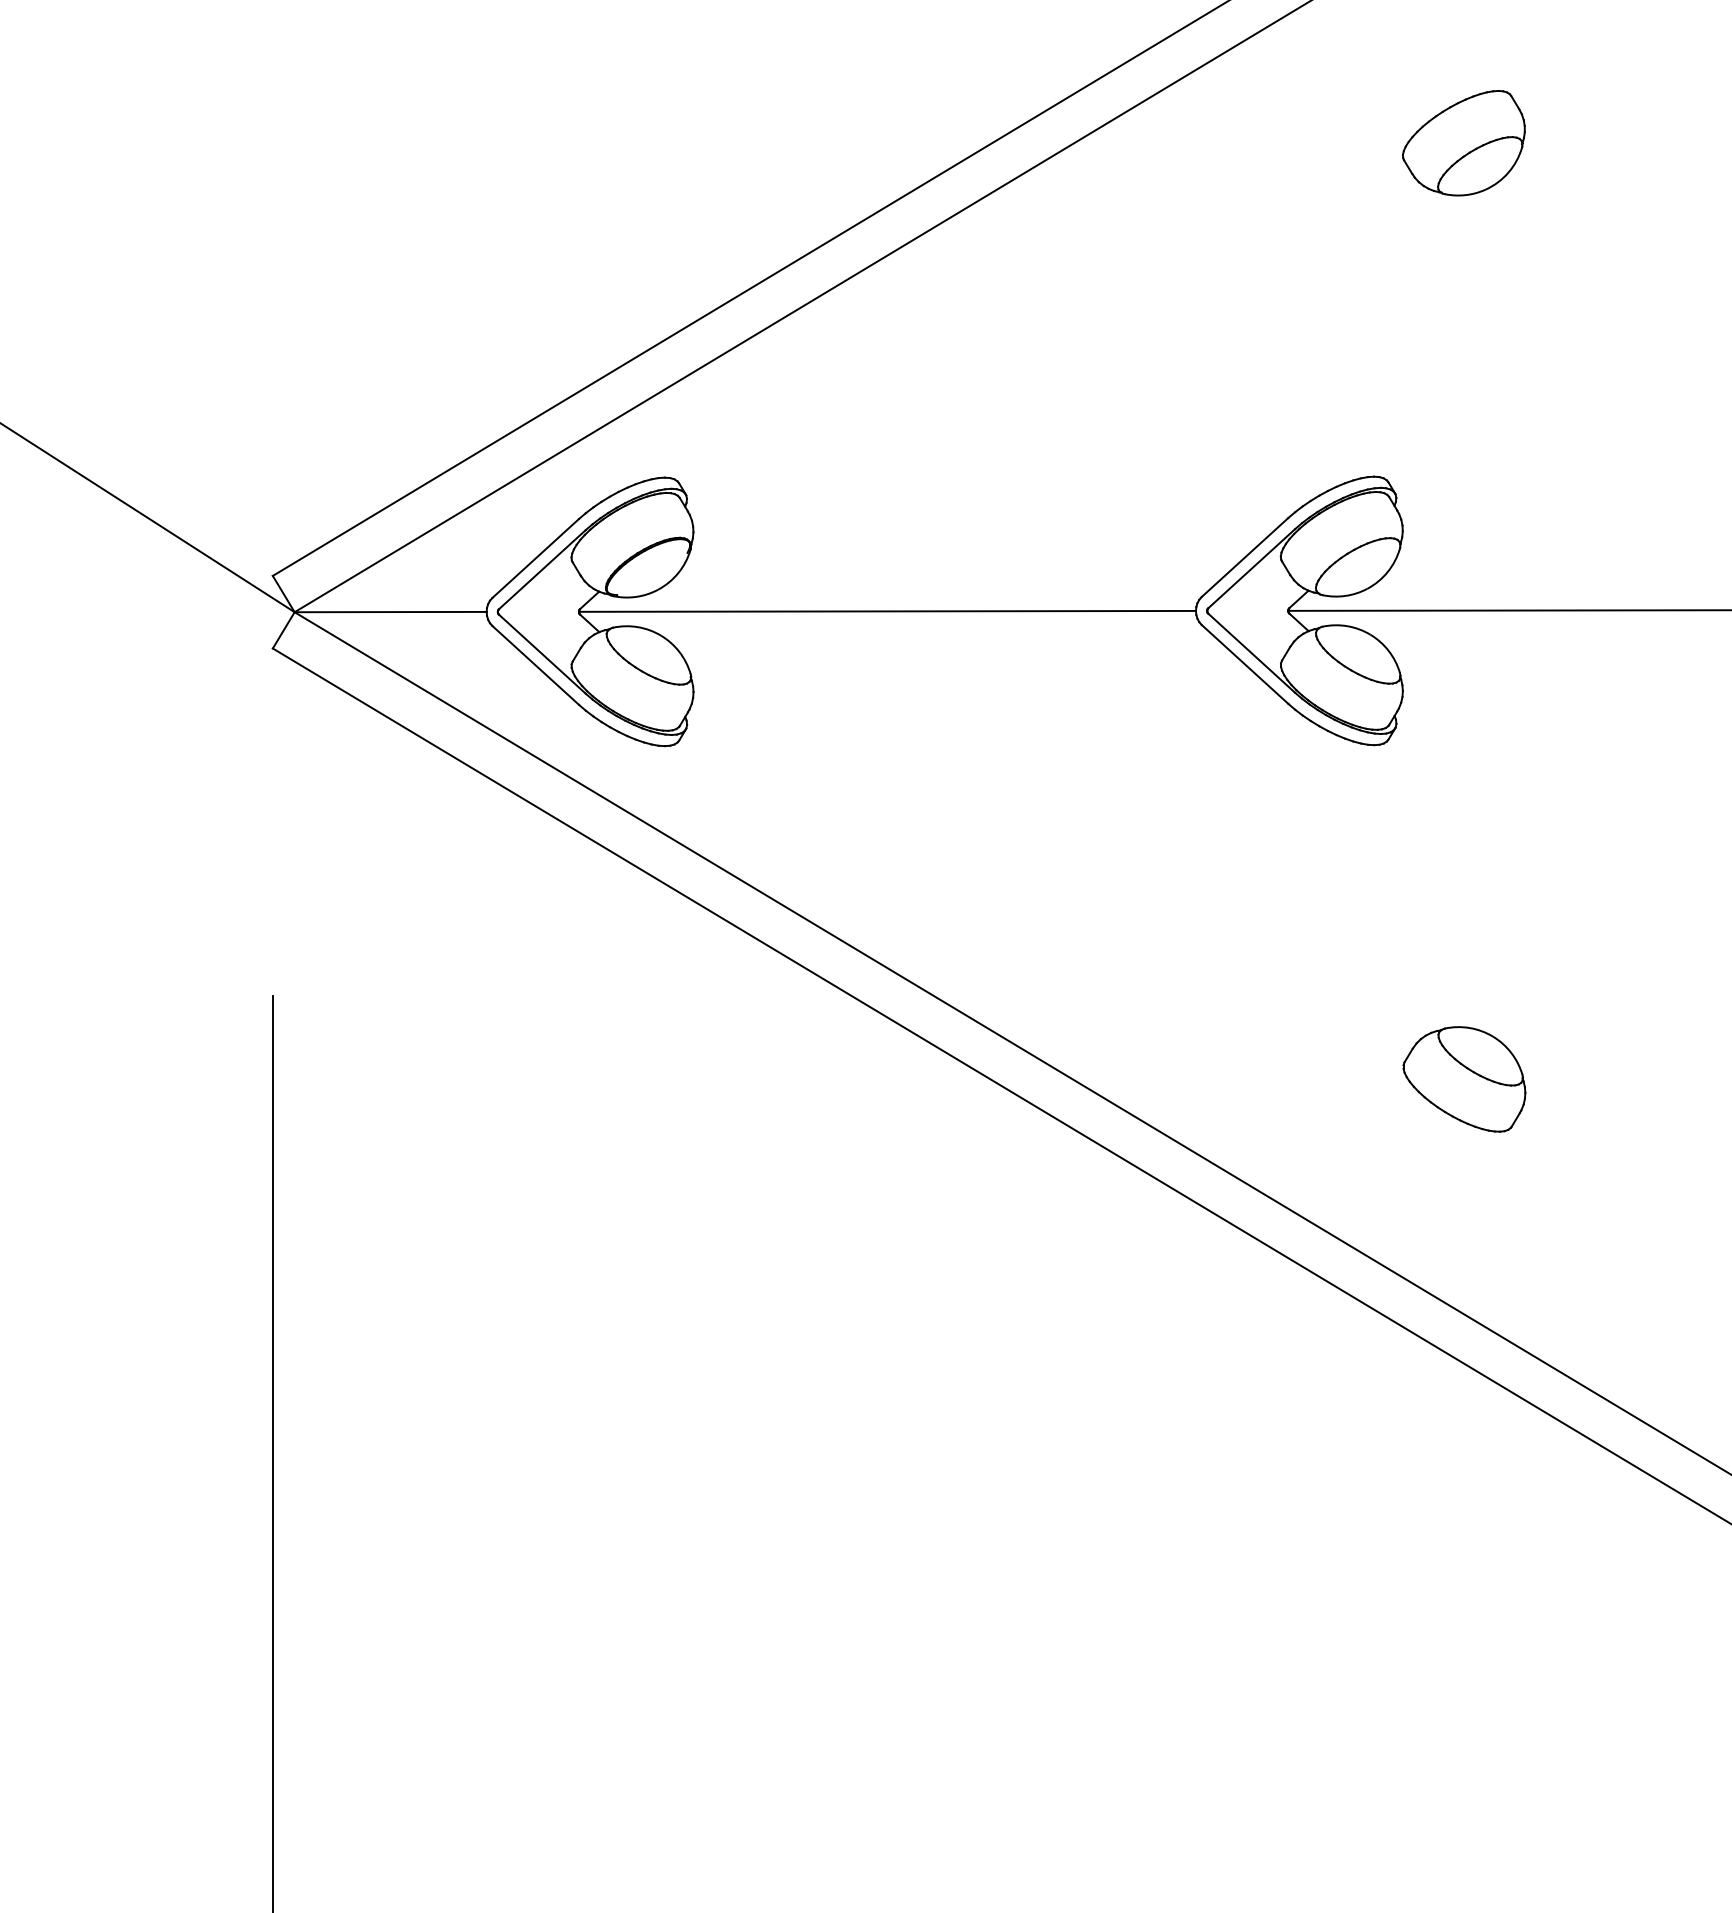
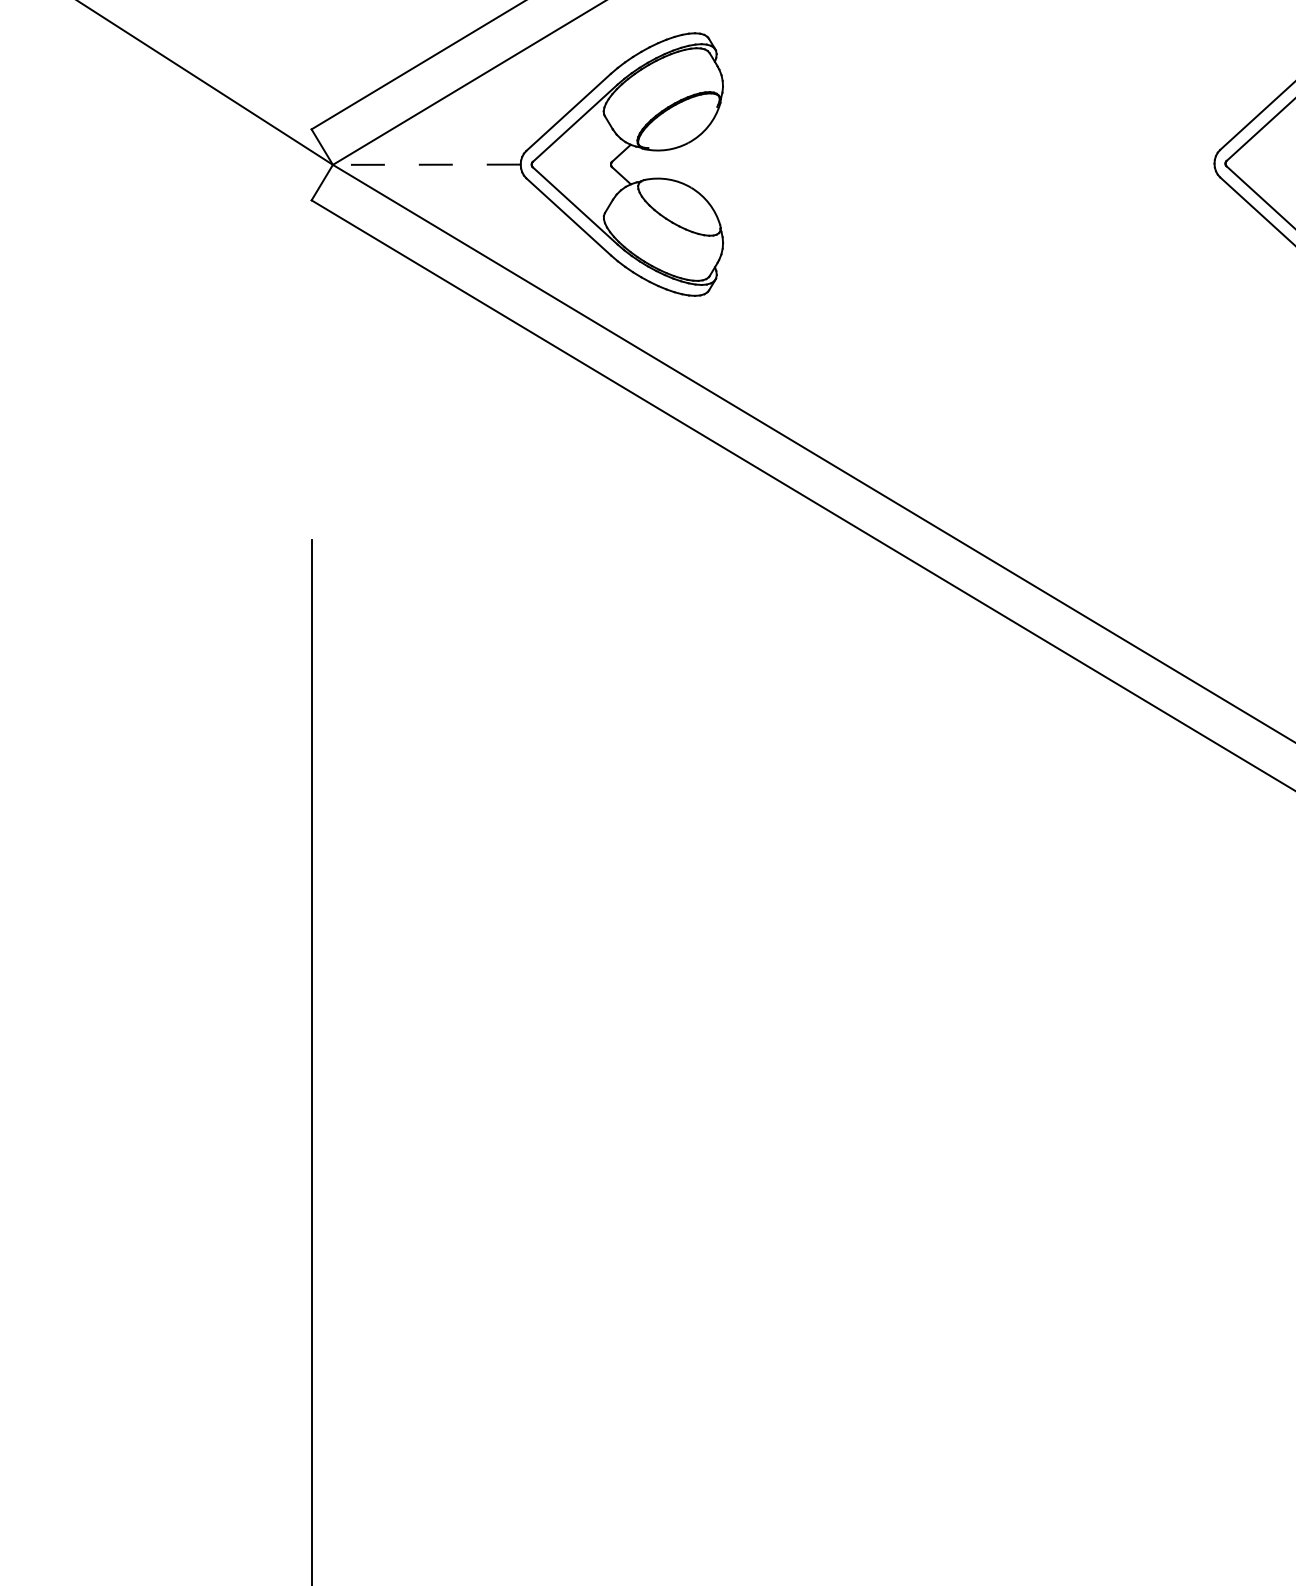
line: (886, 610) -> (911, 163), removed
line: (390, 612) -> (426, 165), solid -> dashed

